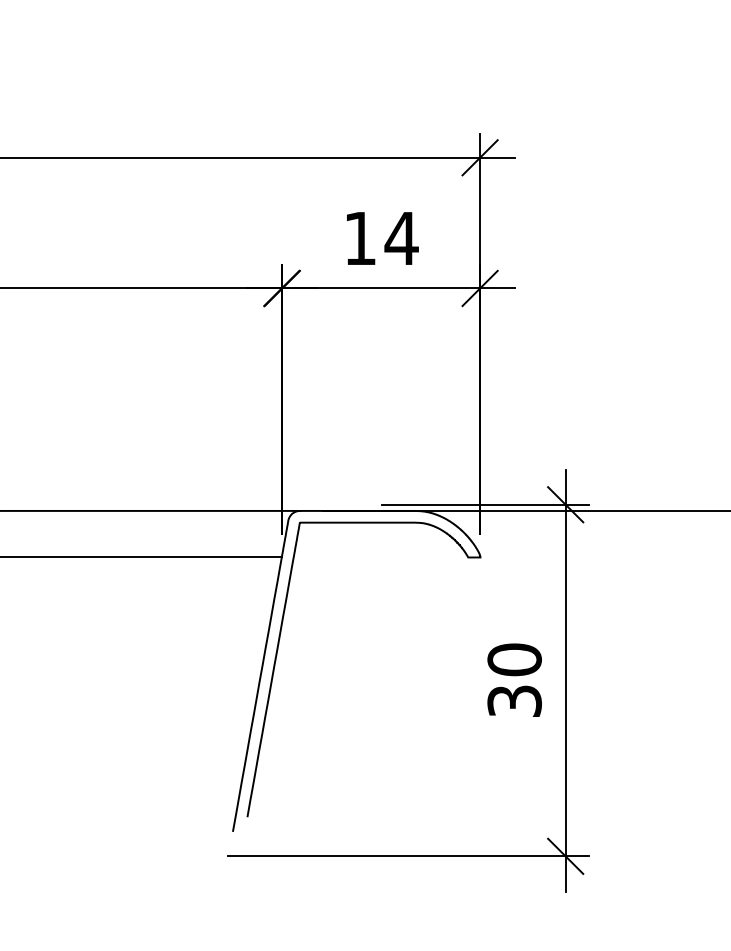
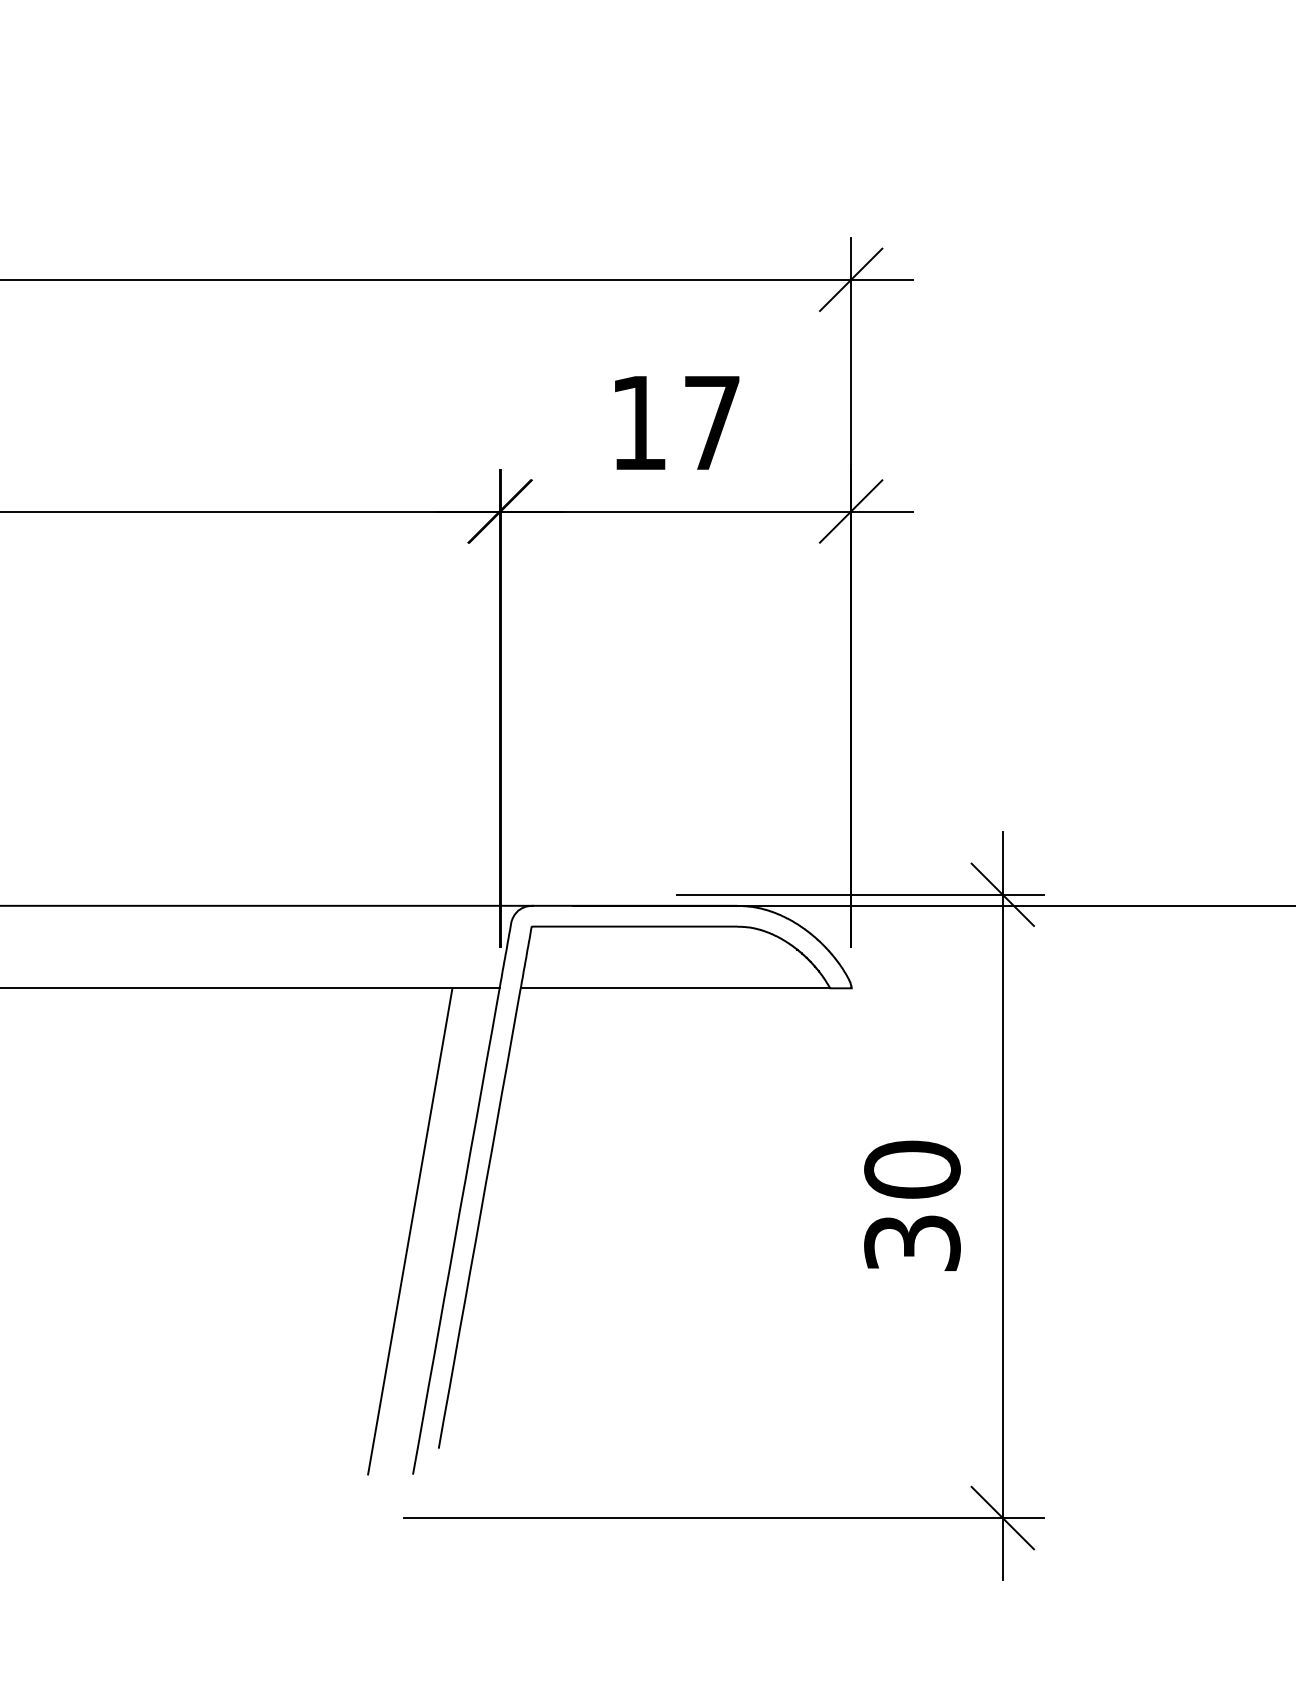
text: (401, 238) -> (711, 422), 14 -> 17
line: (380, 557) -> (674, 988), added
line: (231, 694) -> (410, 1231), added

